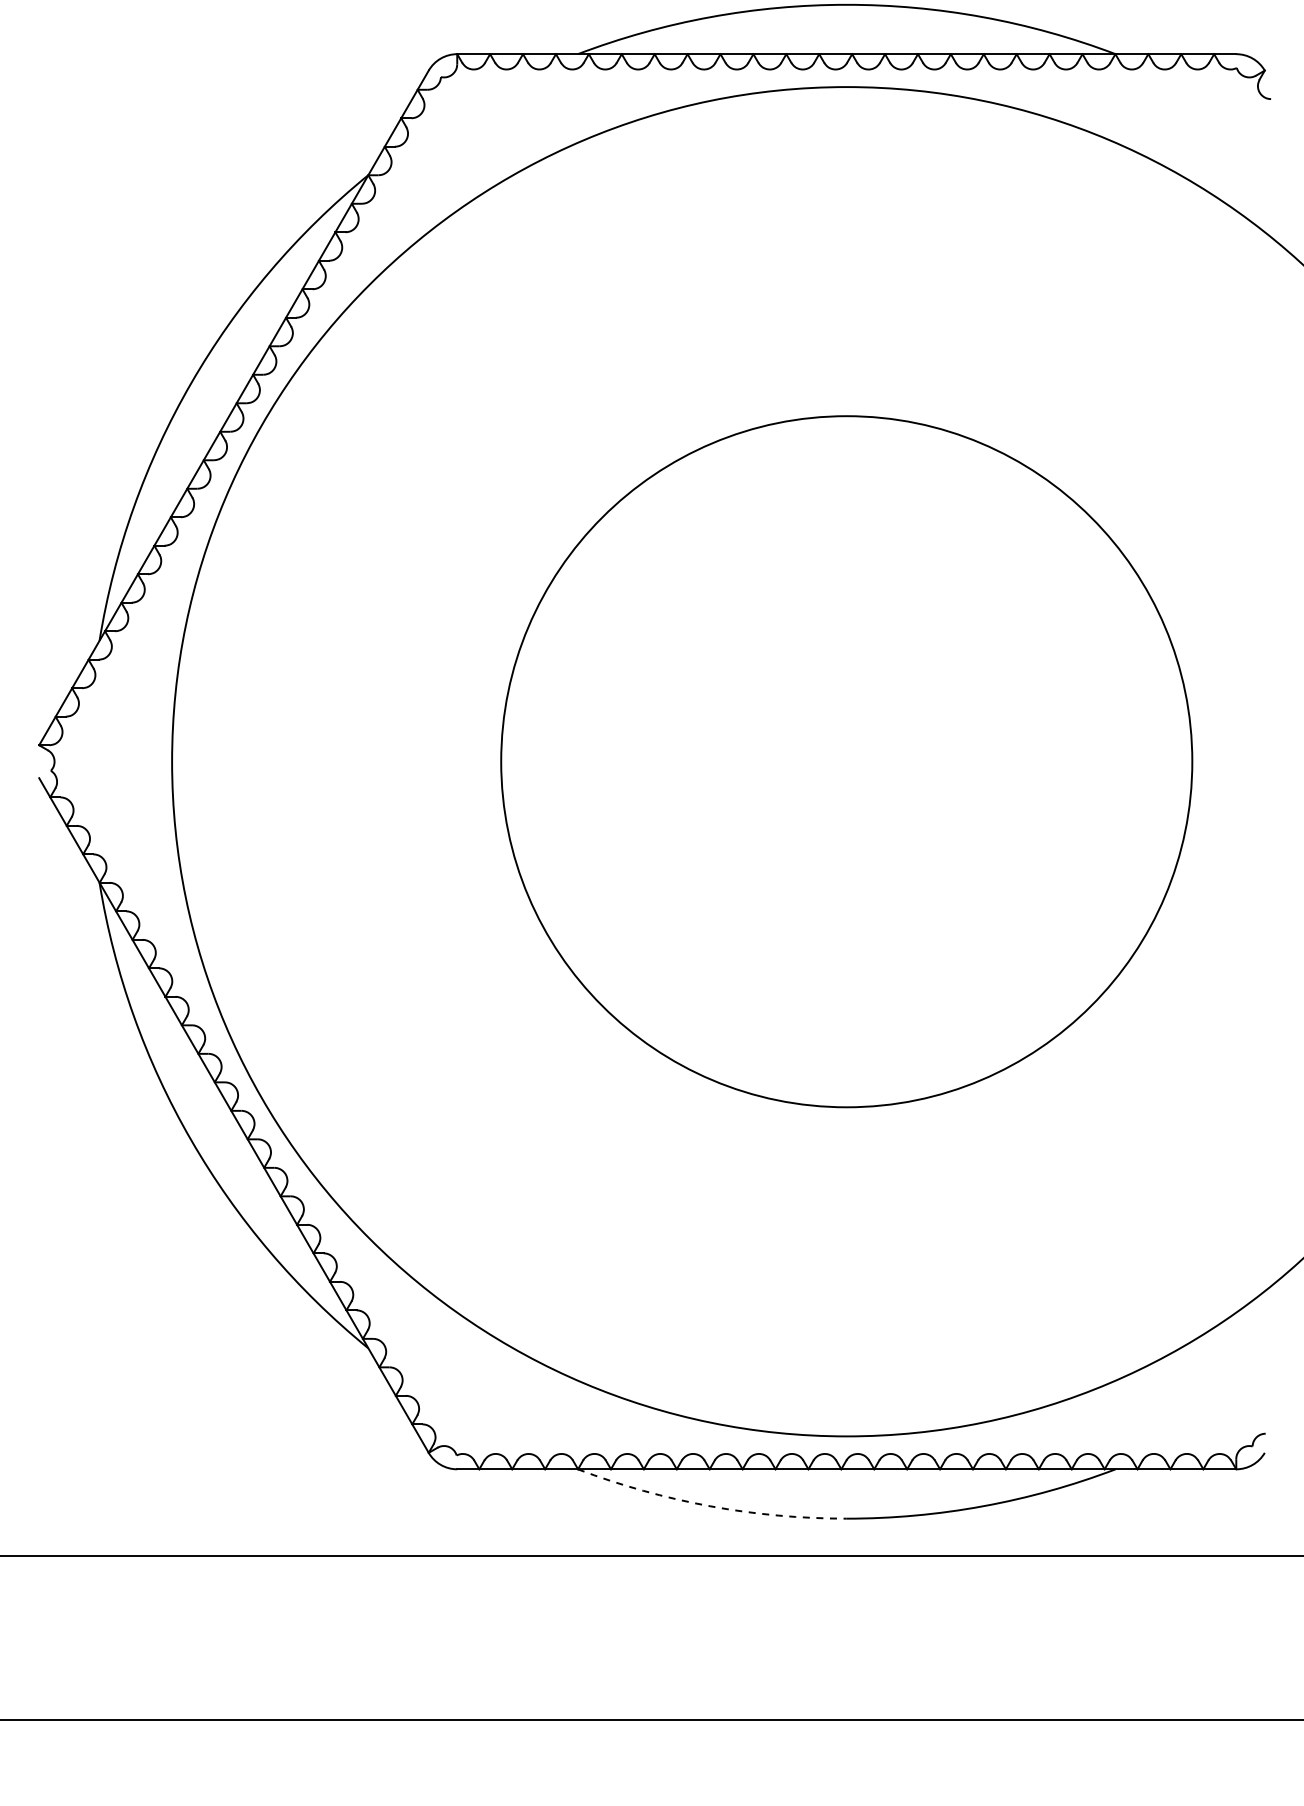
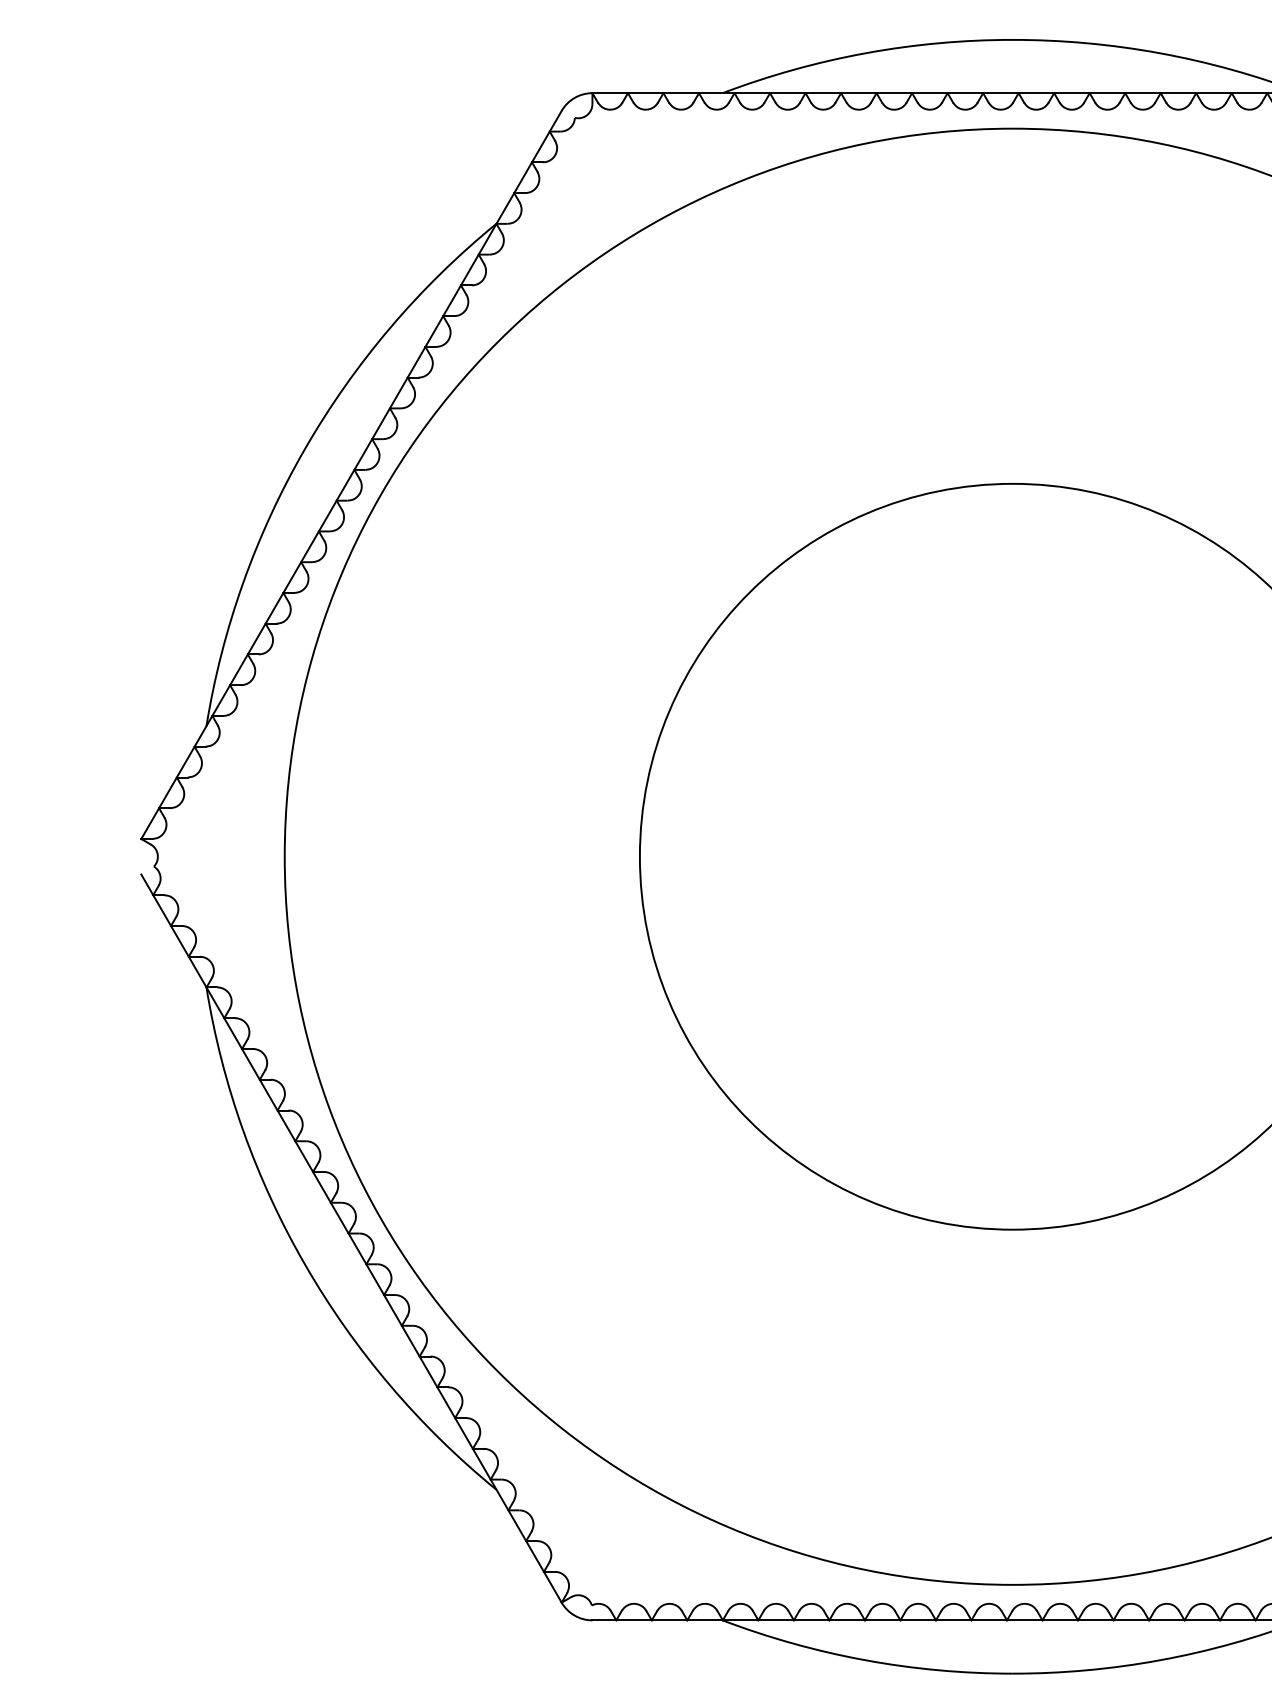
arc: (710, 1506) -> (865, 1660), dashed -> solid

